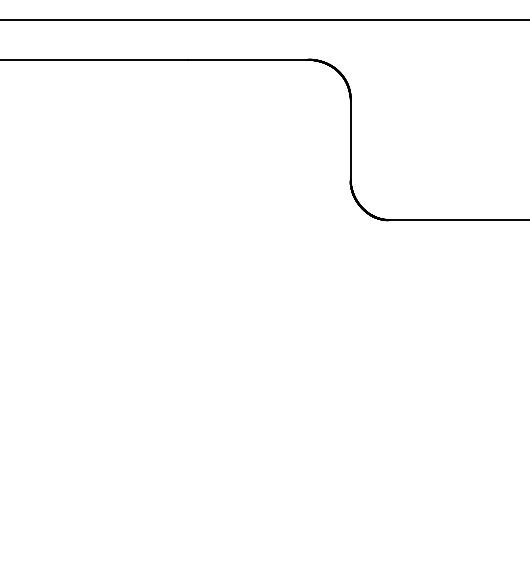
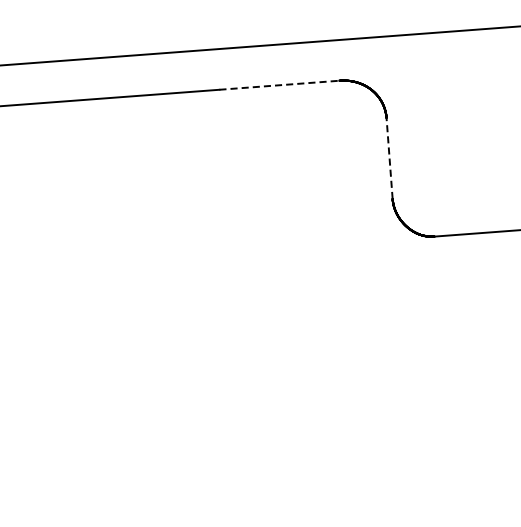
line: (248, 59) -> (280, 84), solid -> dashed
line: (350, 139) -> (389, 158), solid -> dashed

